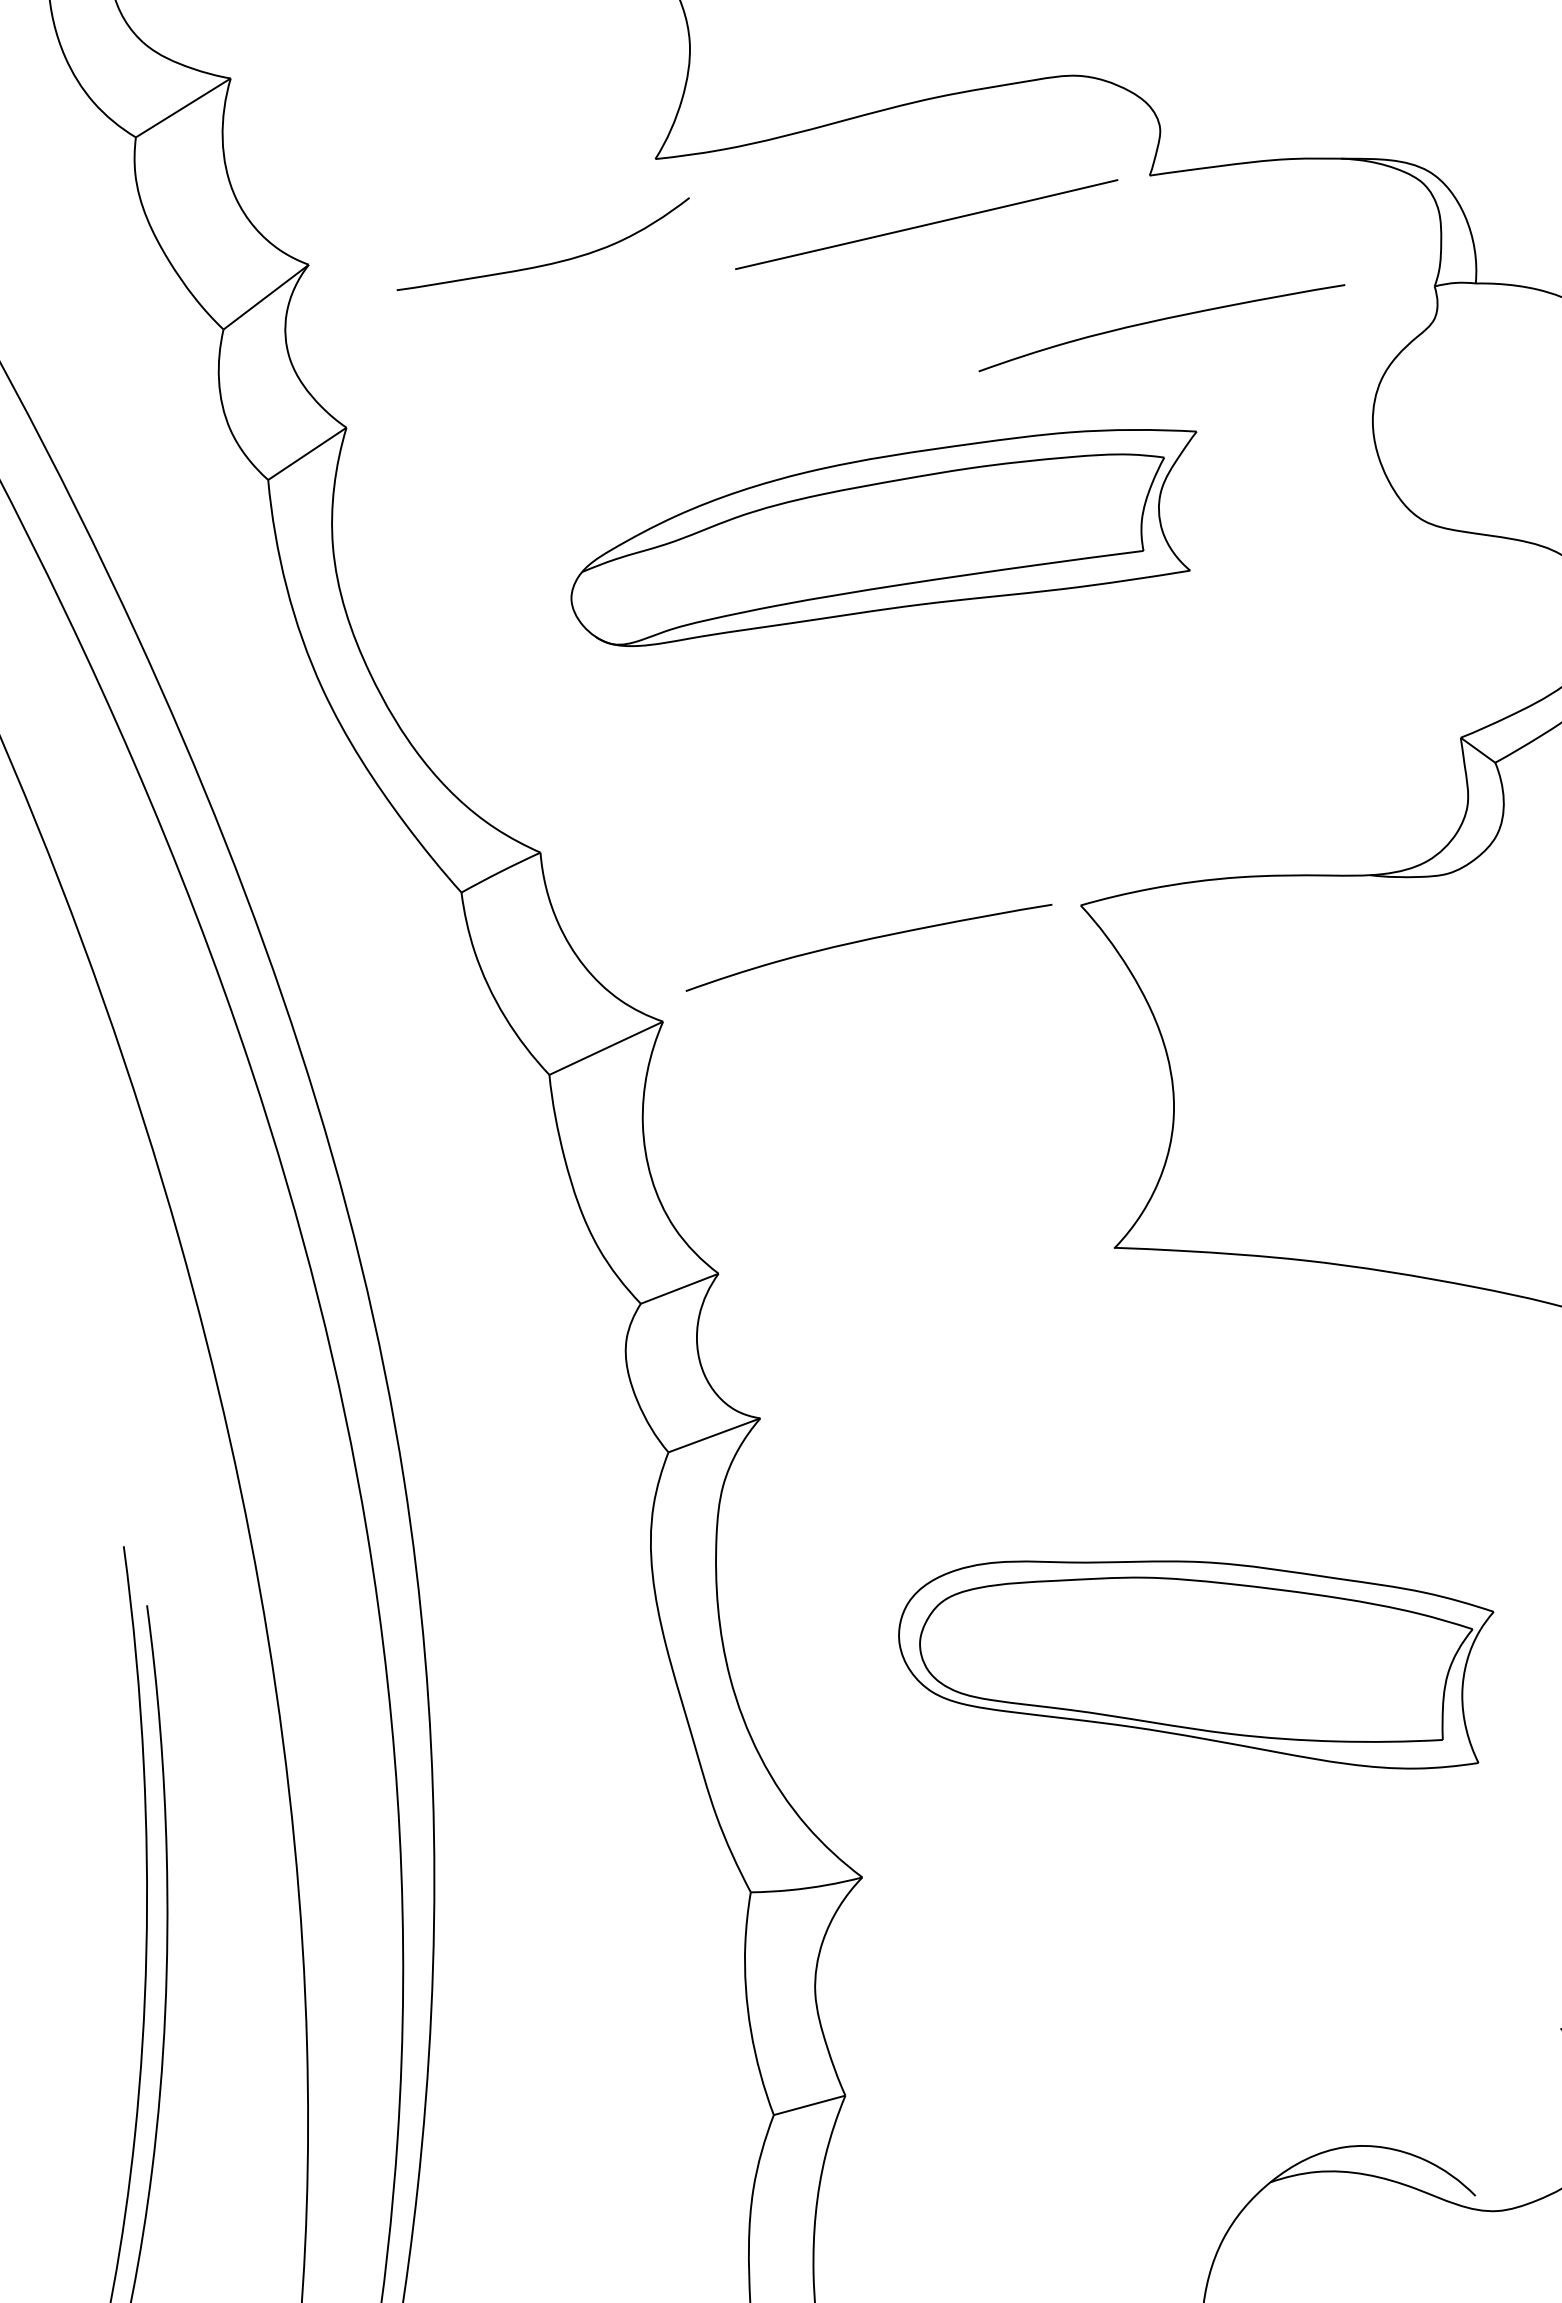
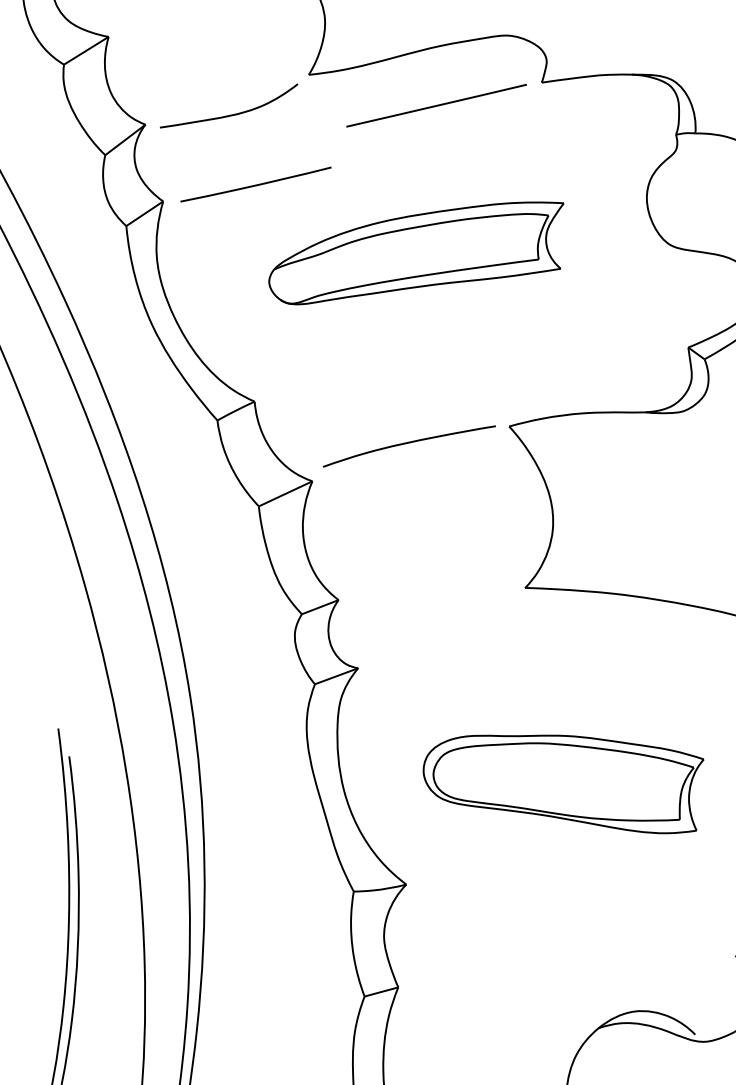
curve: (546, 262) -> (230, 114), moved
curve: (1161, 321) -> (547, 151), removed
line: (542, 391) -> (255, 184), added

